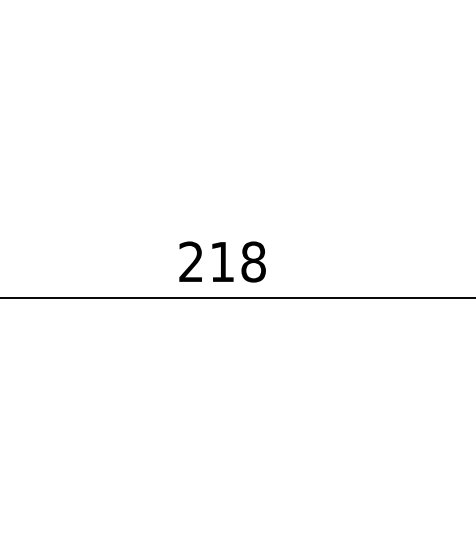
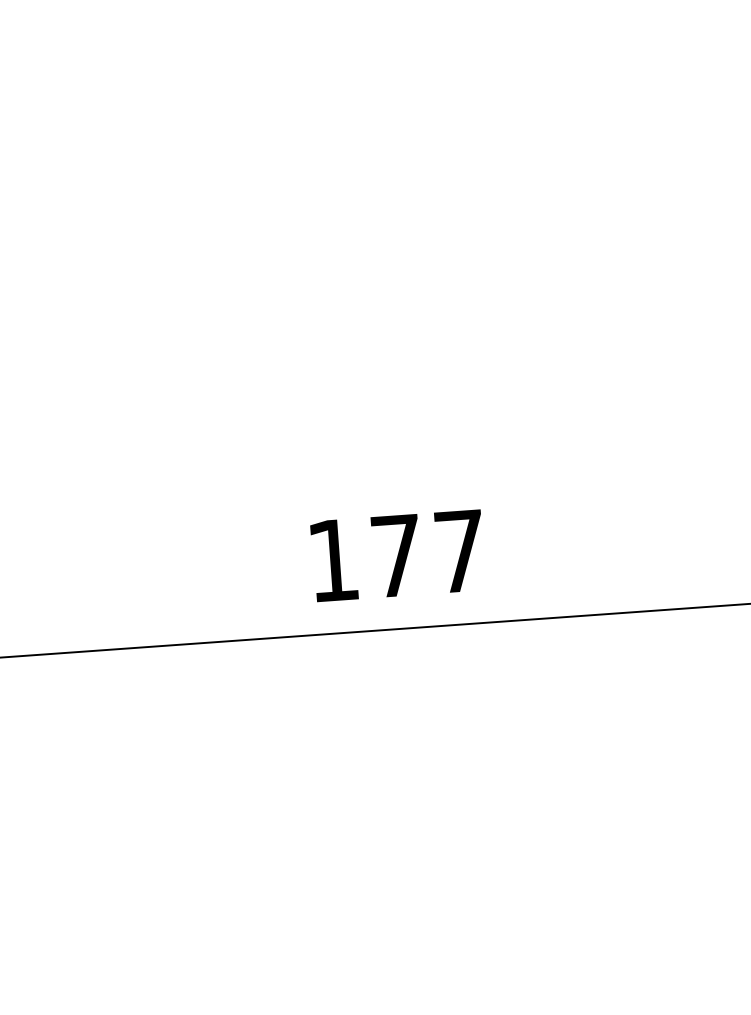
text: (222, 261) -> (396, 554), 218 -> 177

